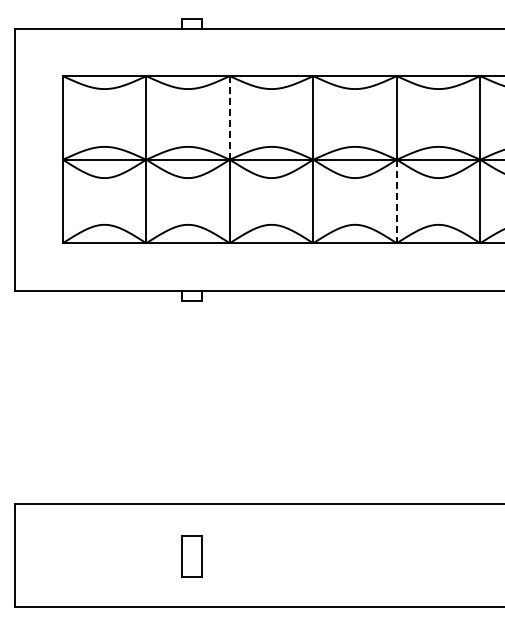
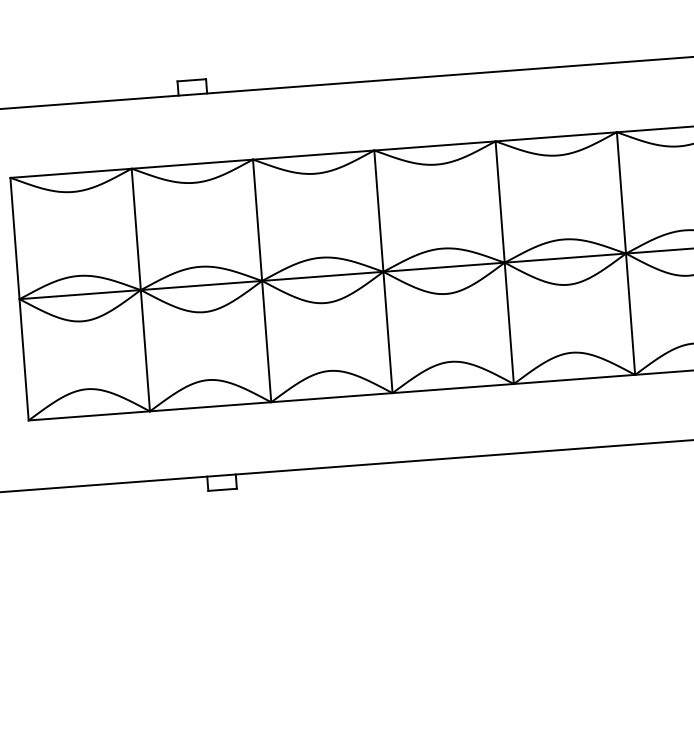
line: (229, 117) -> (257, 219), dashed -> solid
line: (396, 201) -> (508, 323), dashed -> solid

